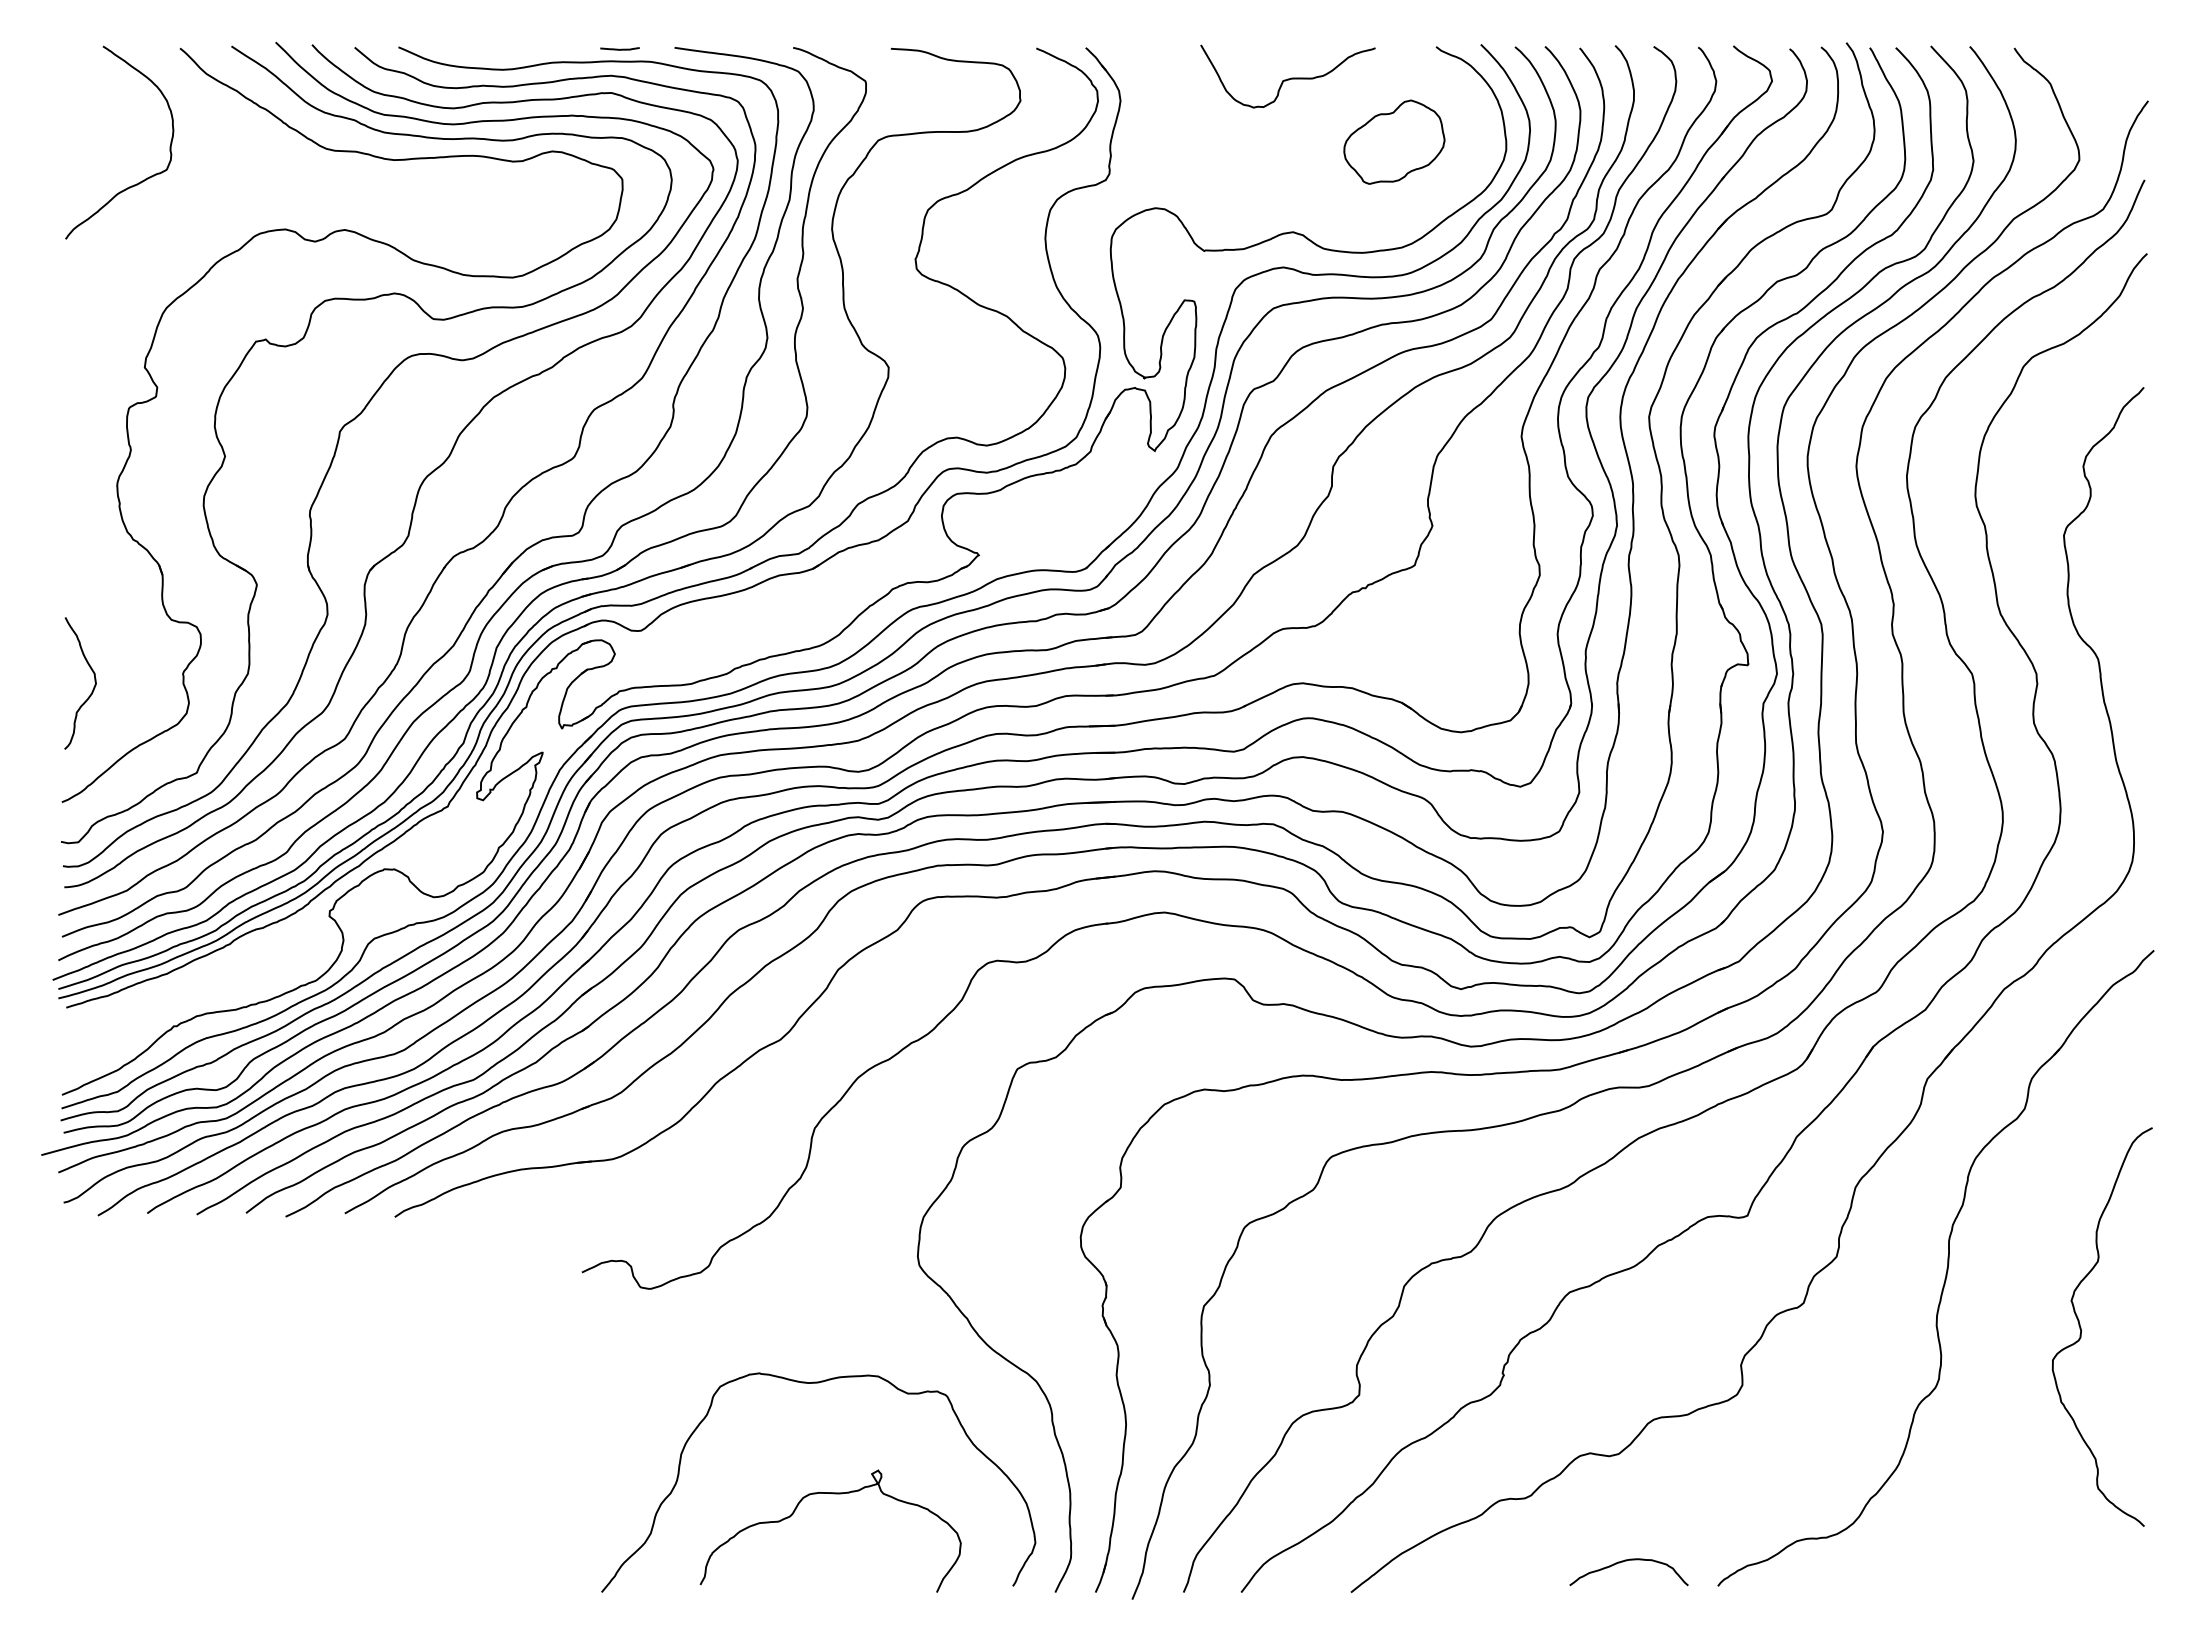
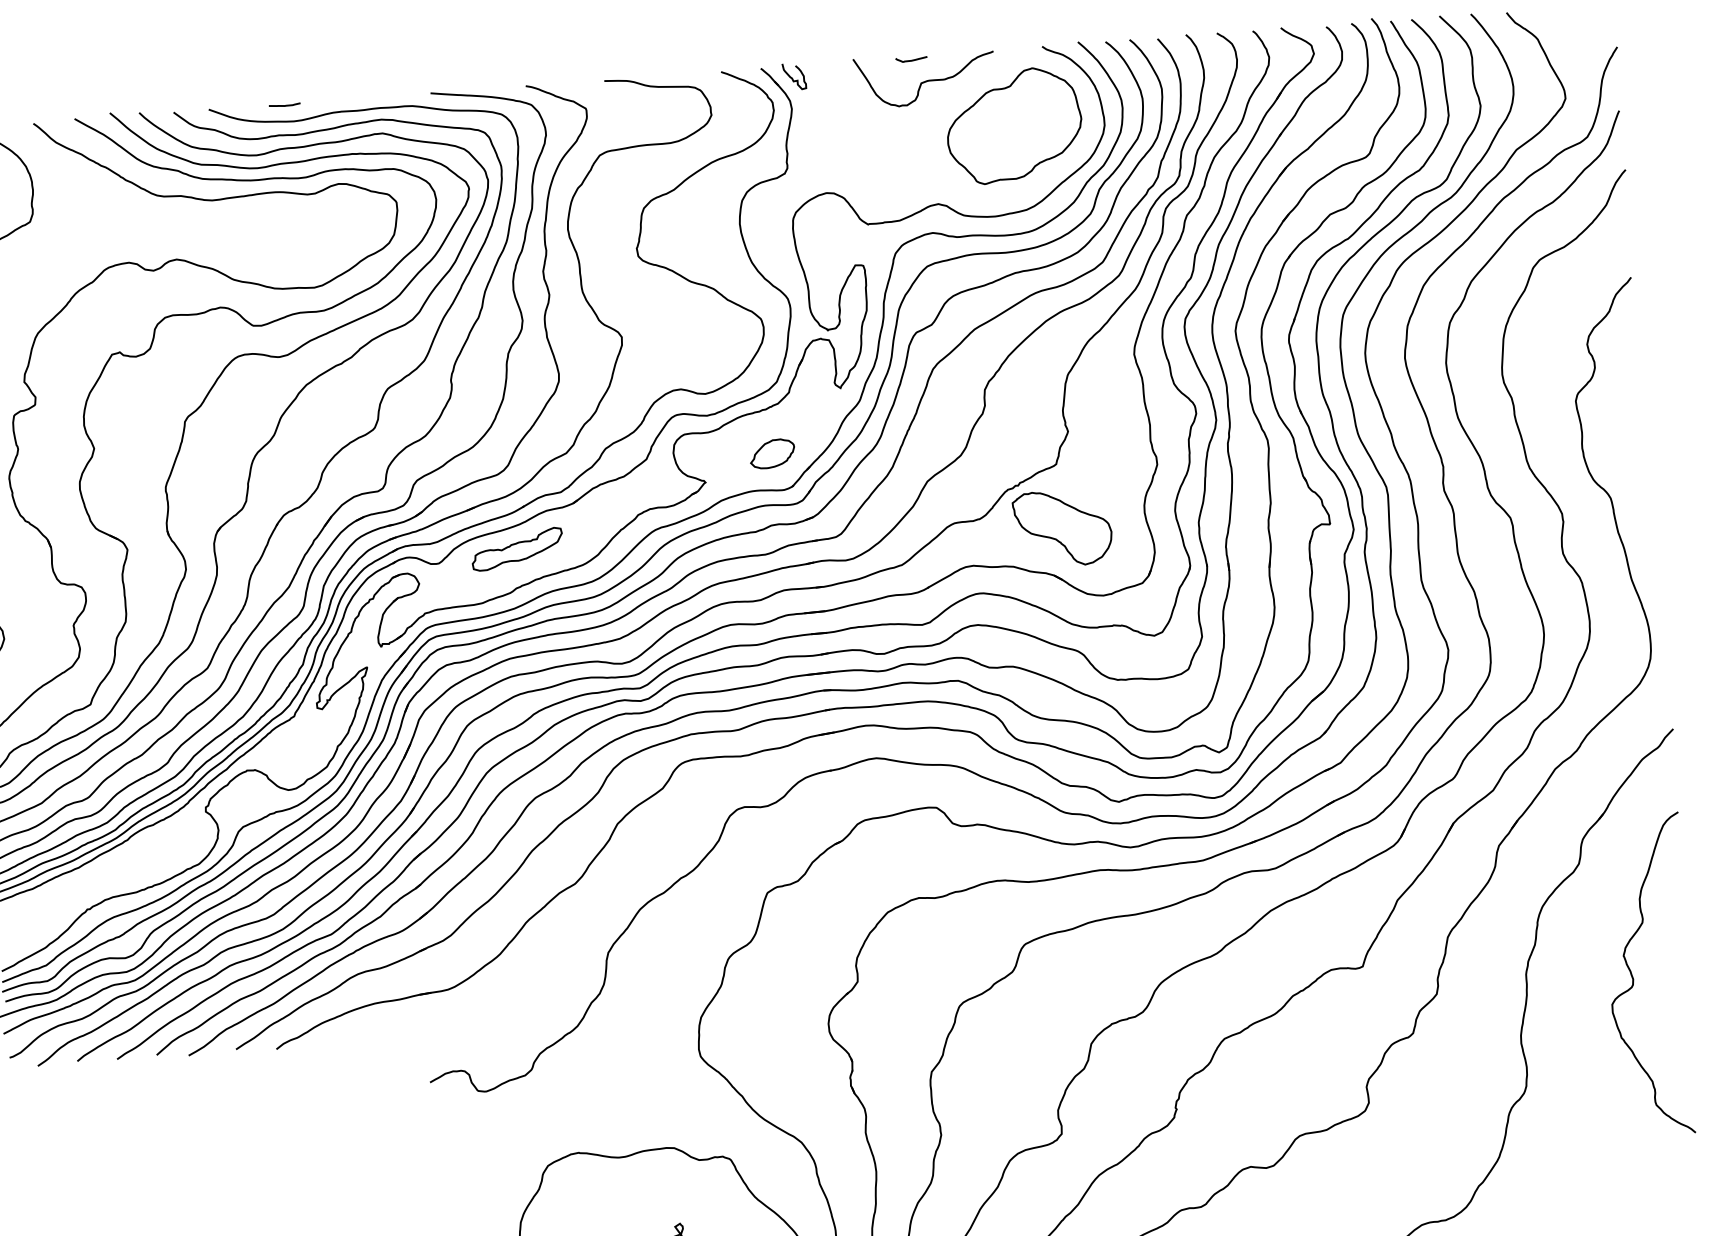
line: (618, 48) -> (283, 104), moved
curve: (1273, 51) -> (911, 60), added
curve: (1124, 62) -> (792, 77), added
part: (1394, 141) -> (1014, 125), size x1.67
part: (1064, 525) -> (772, 453), added
part: (739, 620) -> (517, 549), added
part: (1416, 645) -> (1062, 528), added
curve: (2081, 1327) -> (1633, 976), moved

